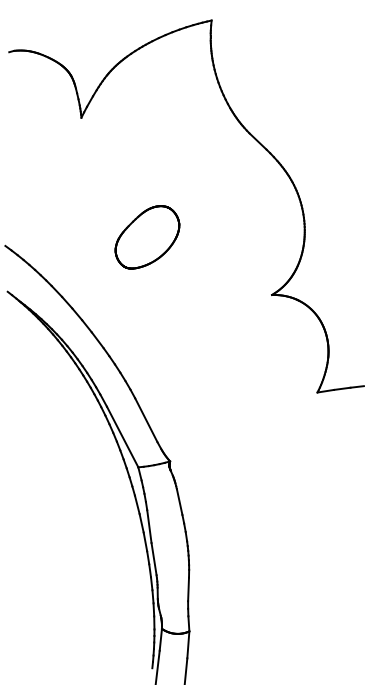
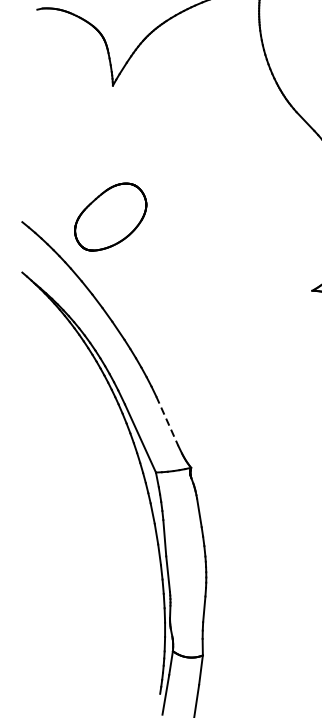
part: (147, 237) -> (110, 217), moved
line: (146, 420) -> (167, 421), solid -> dashed

